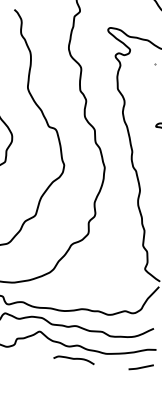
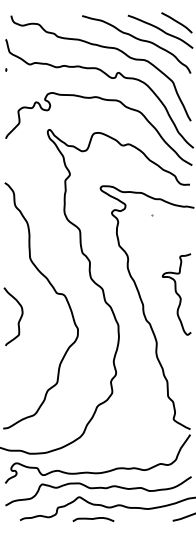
curve: (74, 359) -> (93, 519), moved

